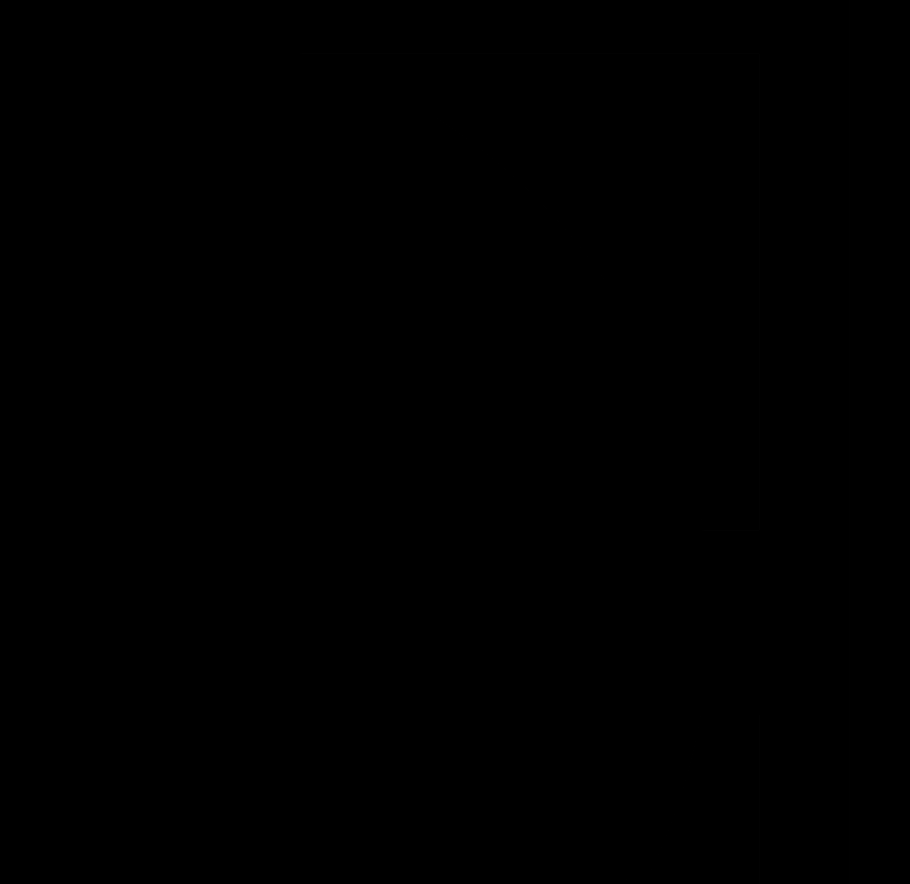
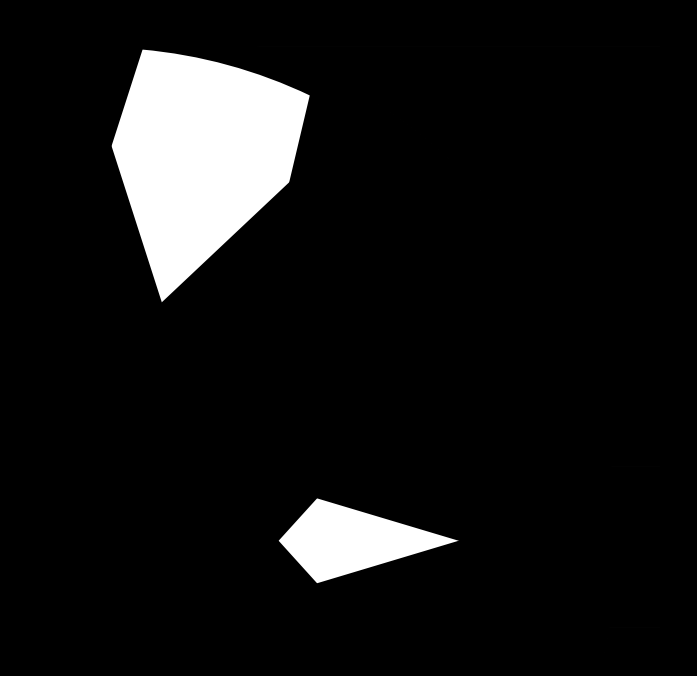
fill: (247, 200) -> (210, 175), removed
fill: (428, 614) -> (369, 540), removed

